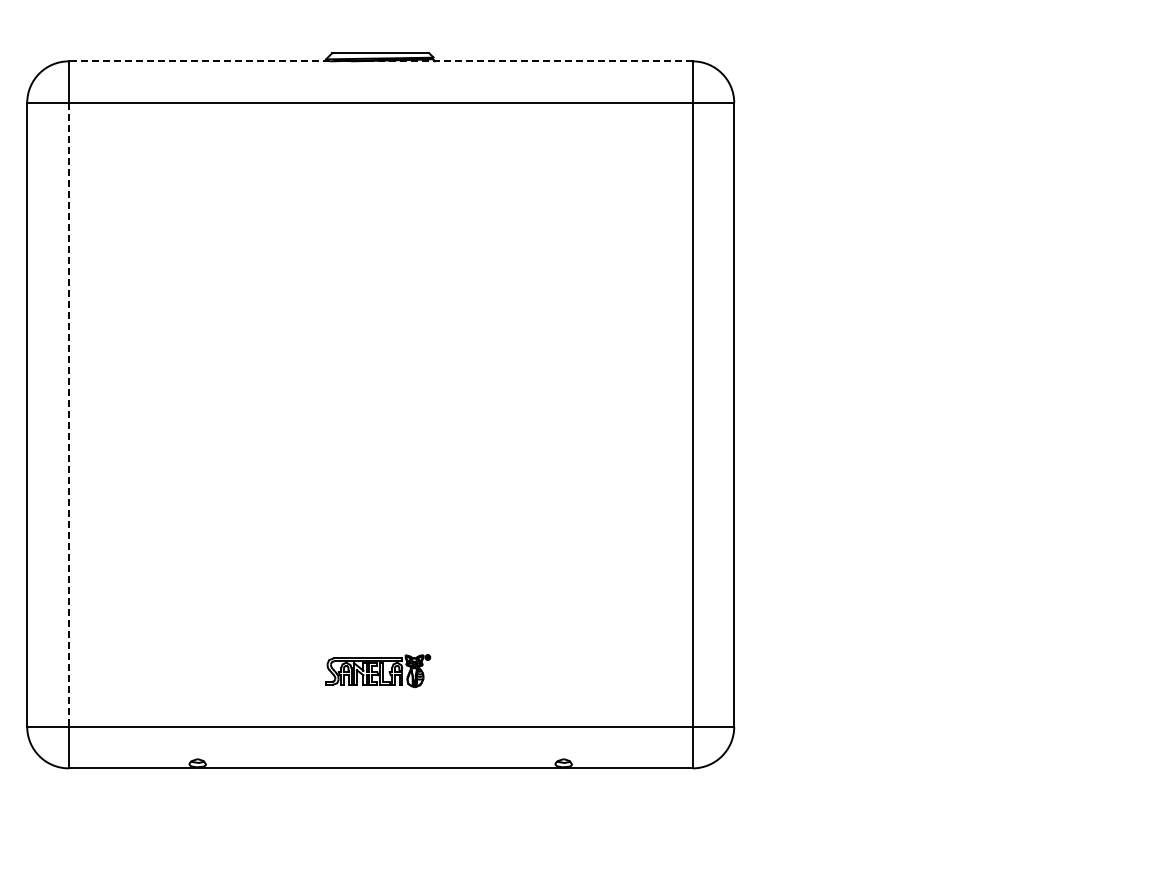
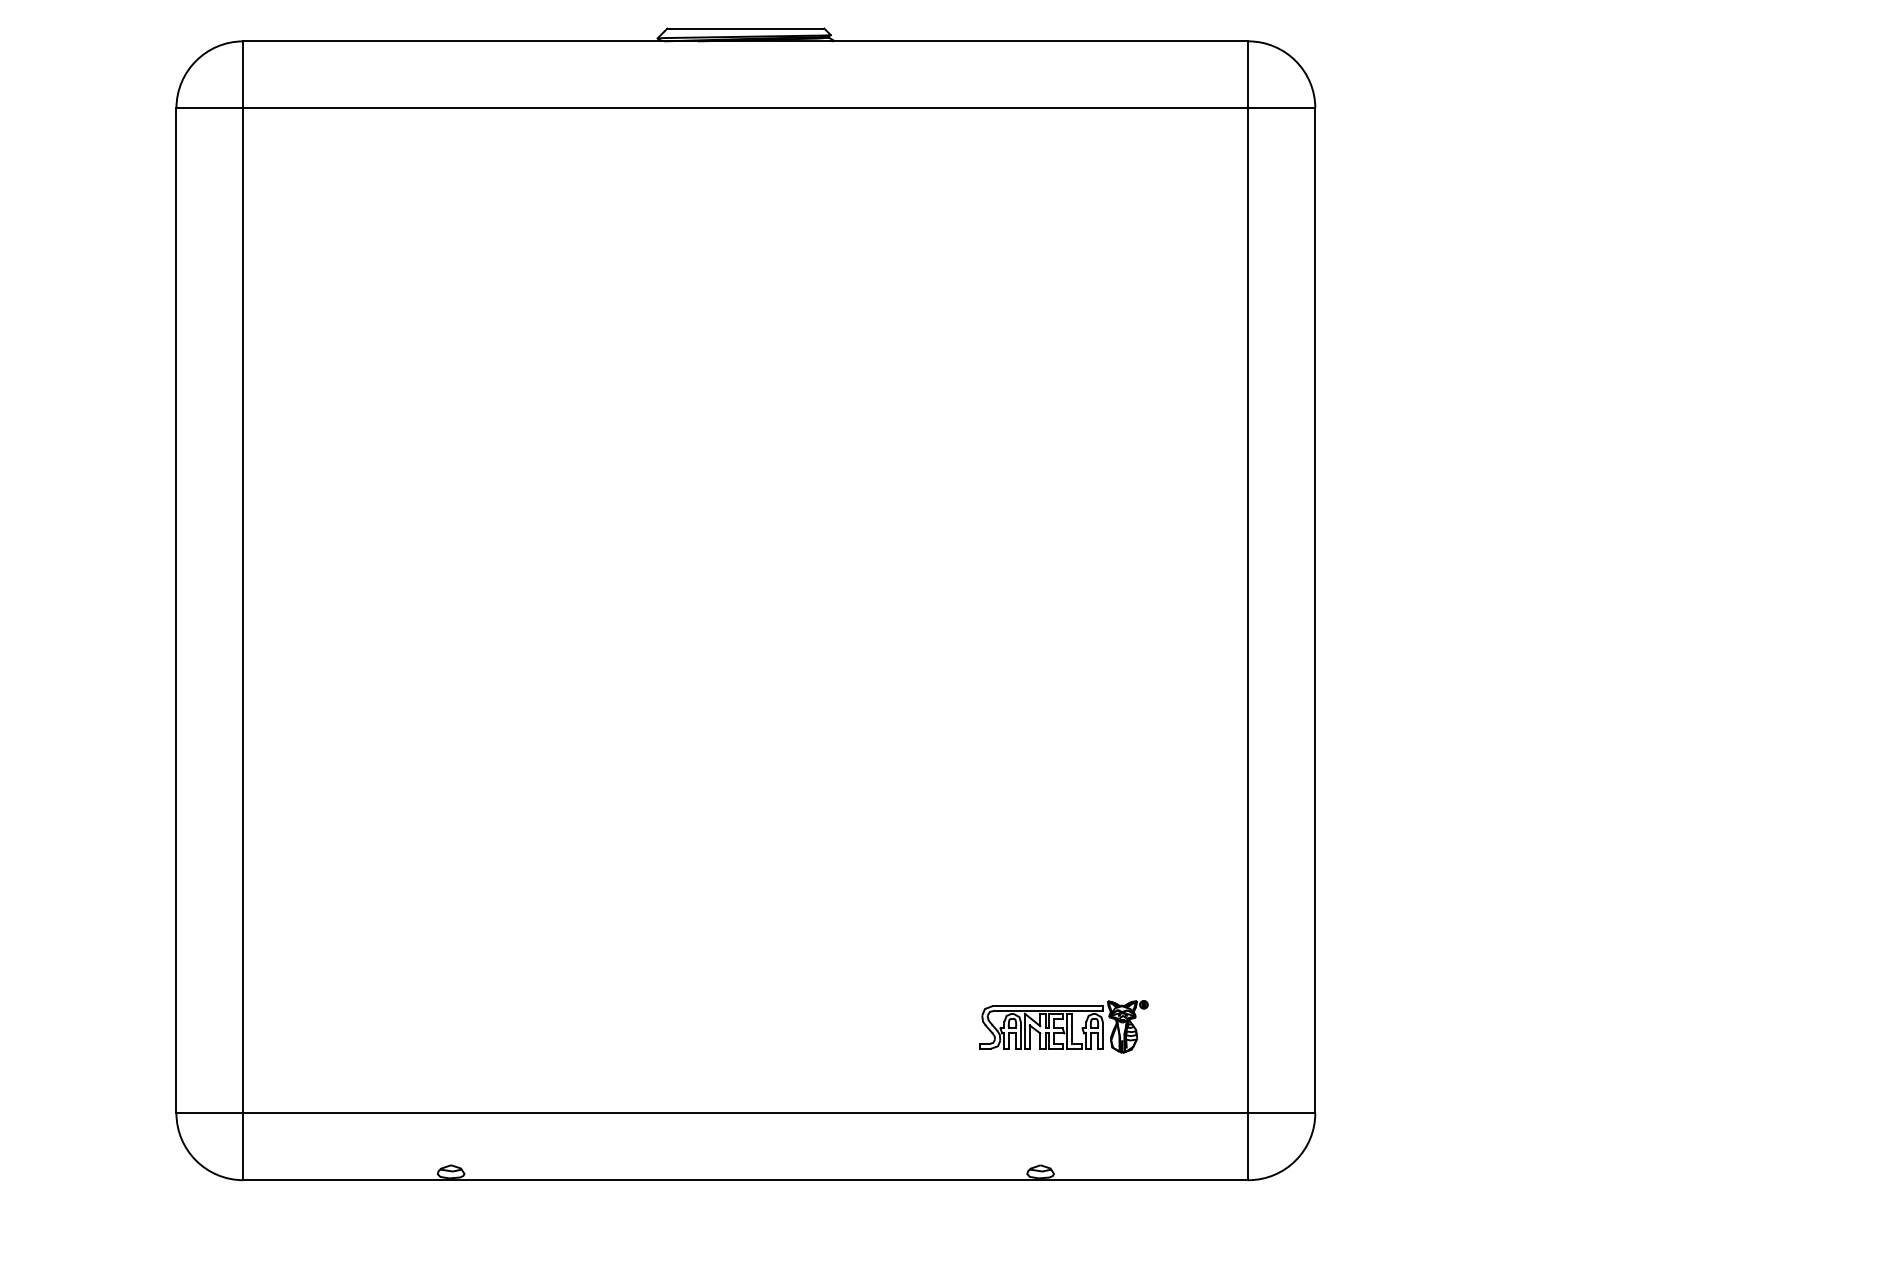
line: (380, 61) -> (745, 41), dashed -> solid
line: (68, 414) -> (242, 610), dashed -> solid
part: (378, 671) -> (1064, 1027), moved

